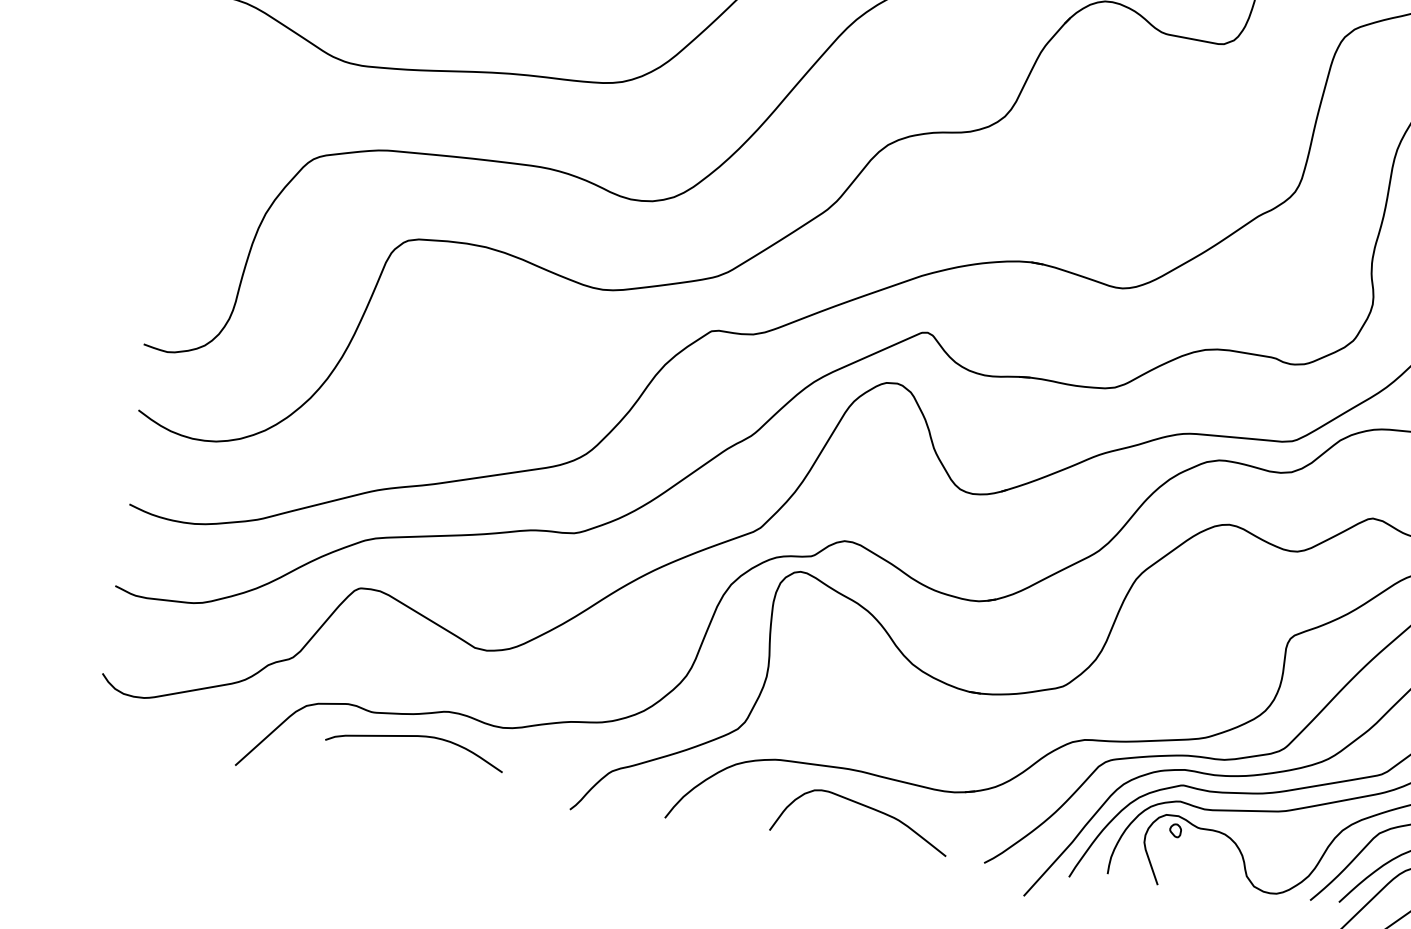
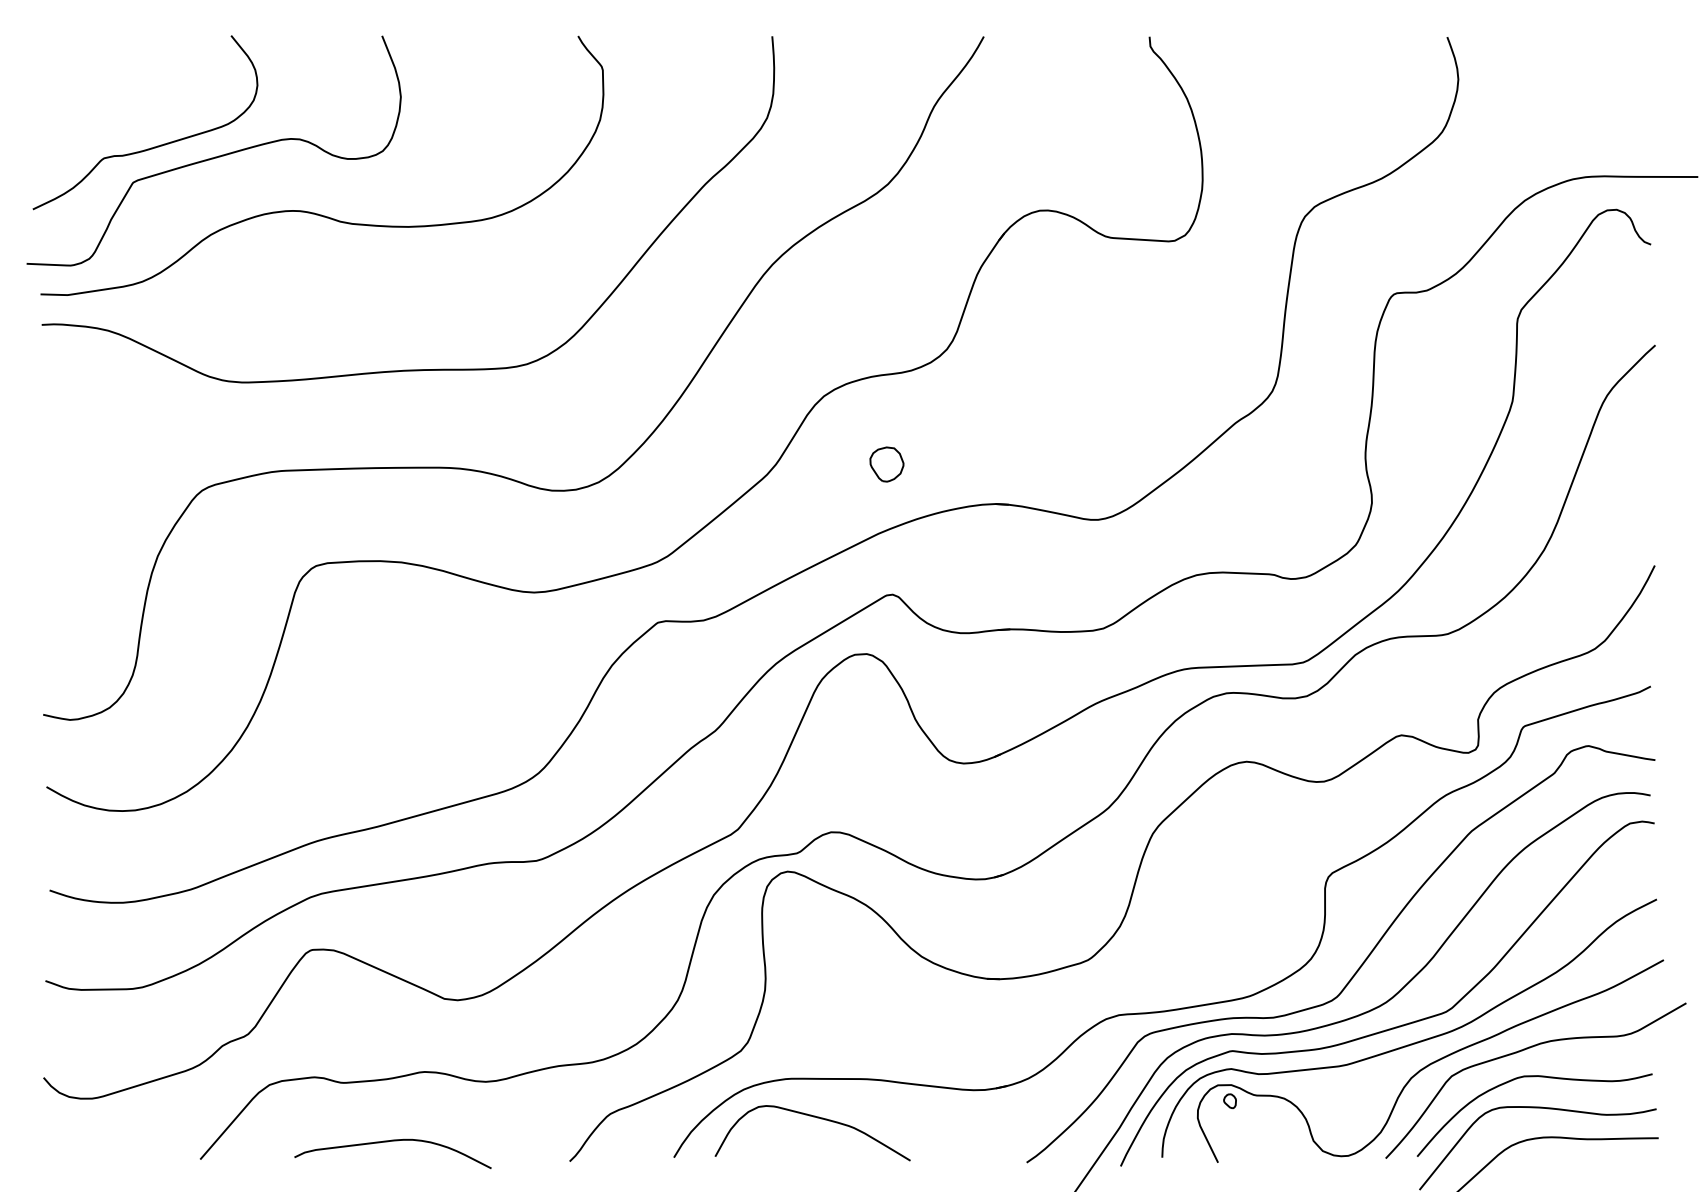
part: (937, 214) -> (886, 464), added
curve: (412, 737) -> (388, 1142), moved
curve: (866, 807) -> (817, 1118), moved

